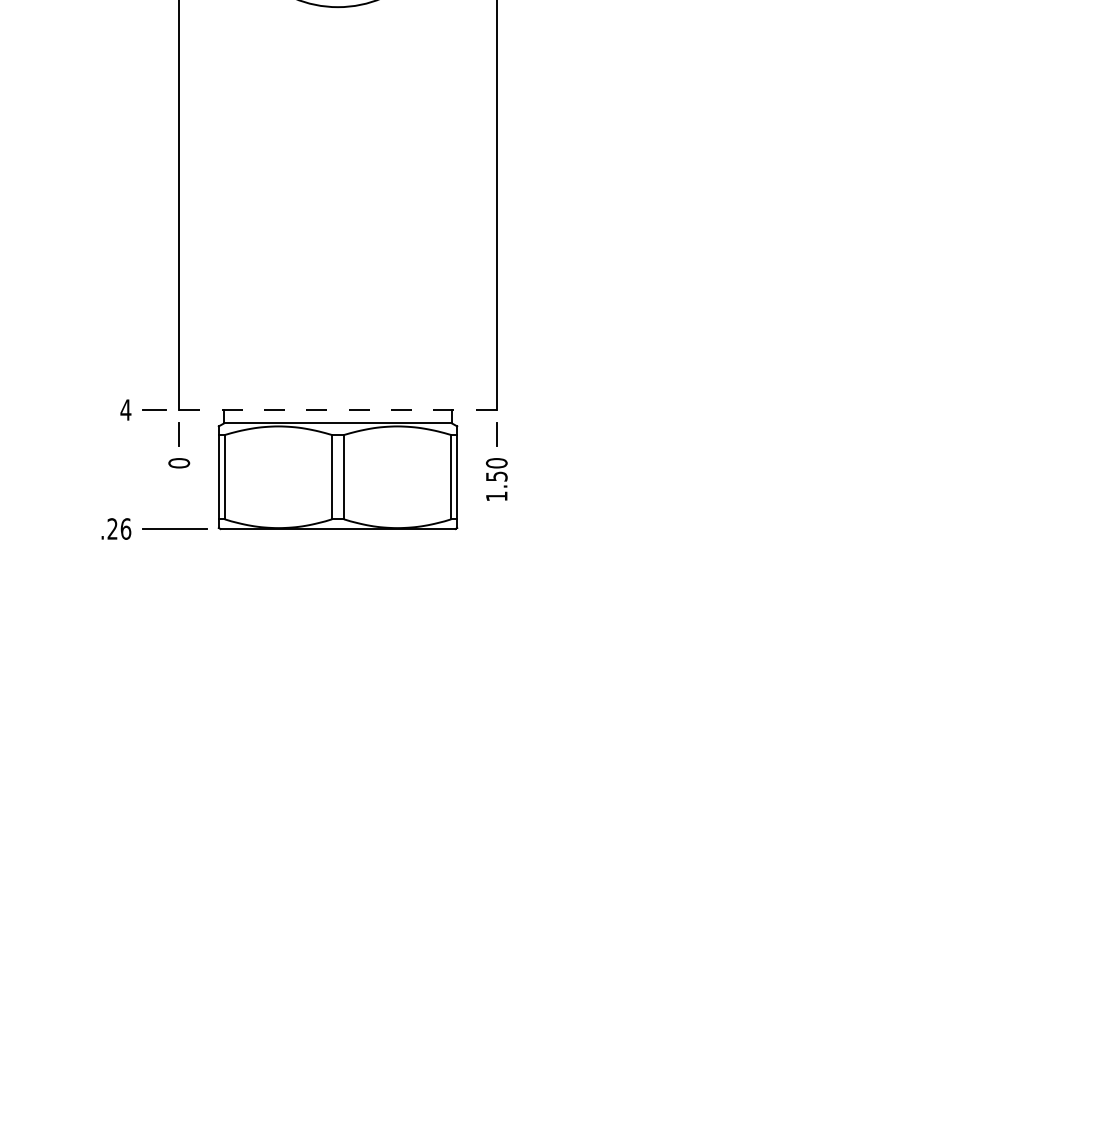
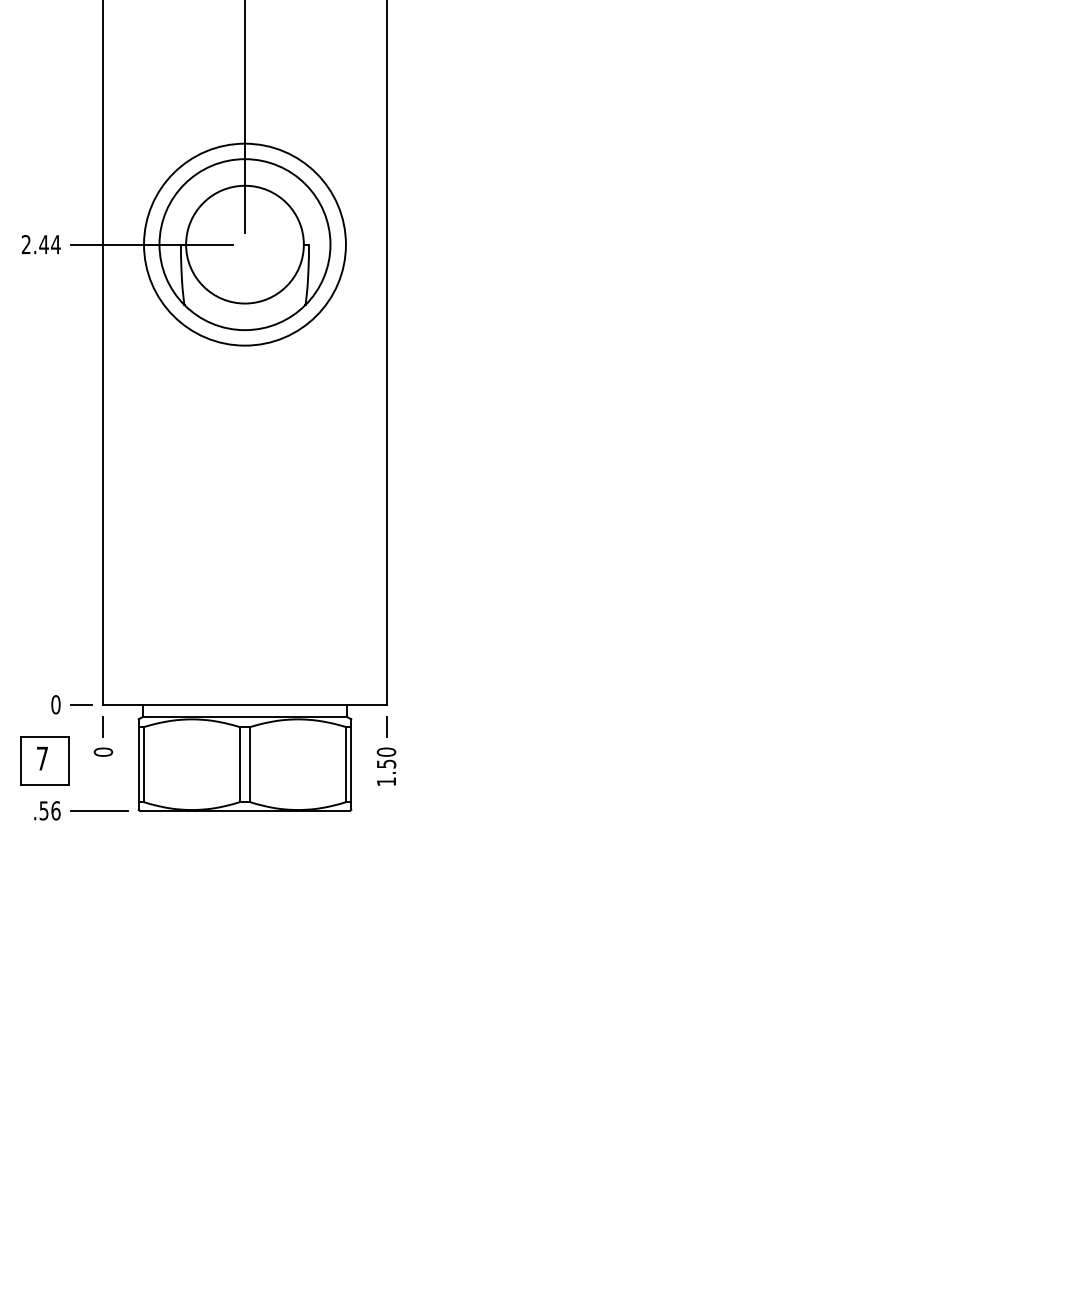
text: (125, 409) -> (55, 704), 4 -> 0
line: (337, 409) -> (244, 704), dashed -> solid
part: (113, 472) -> (44, 760), added
text: (111, 528) -> (43, 810), .26 -> .56

